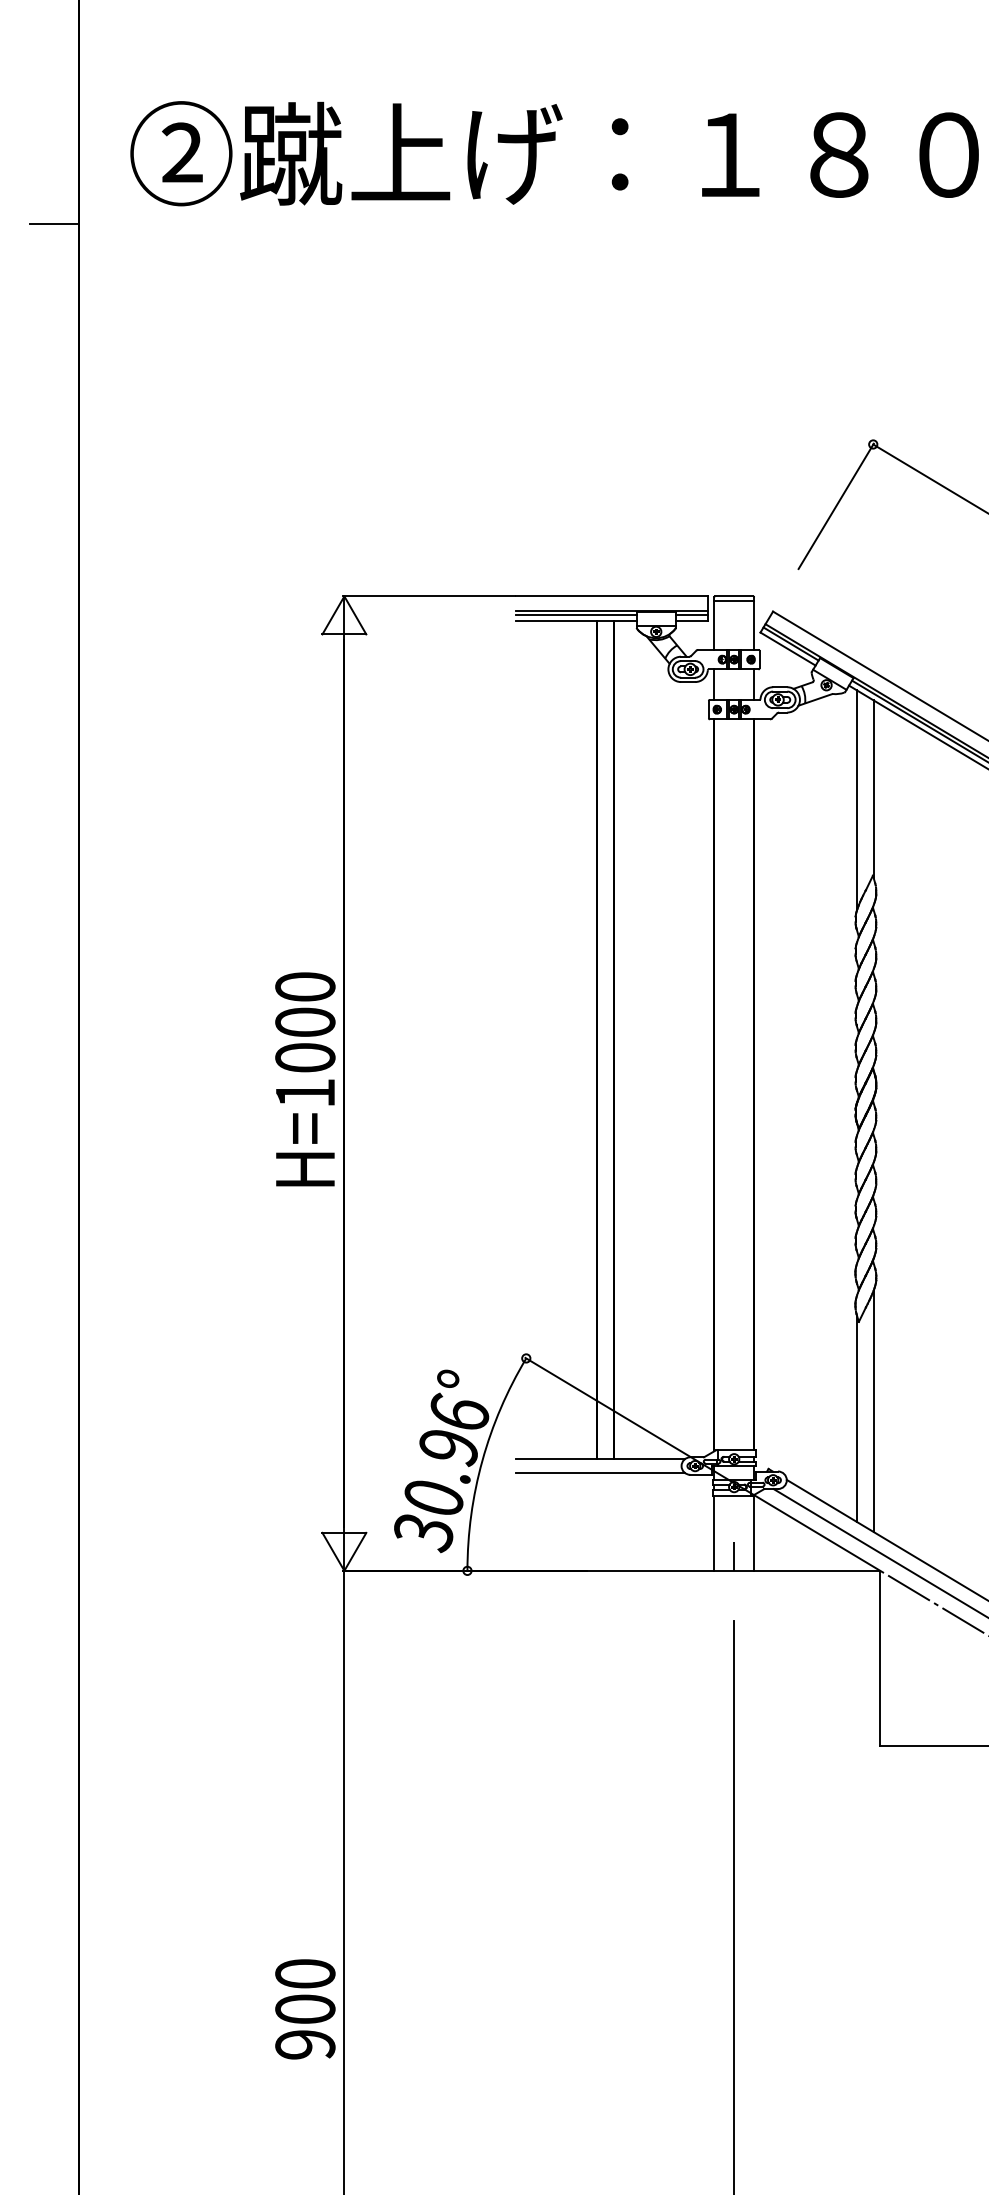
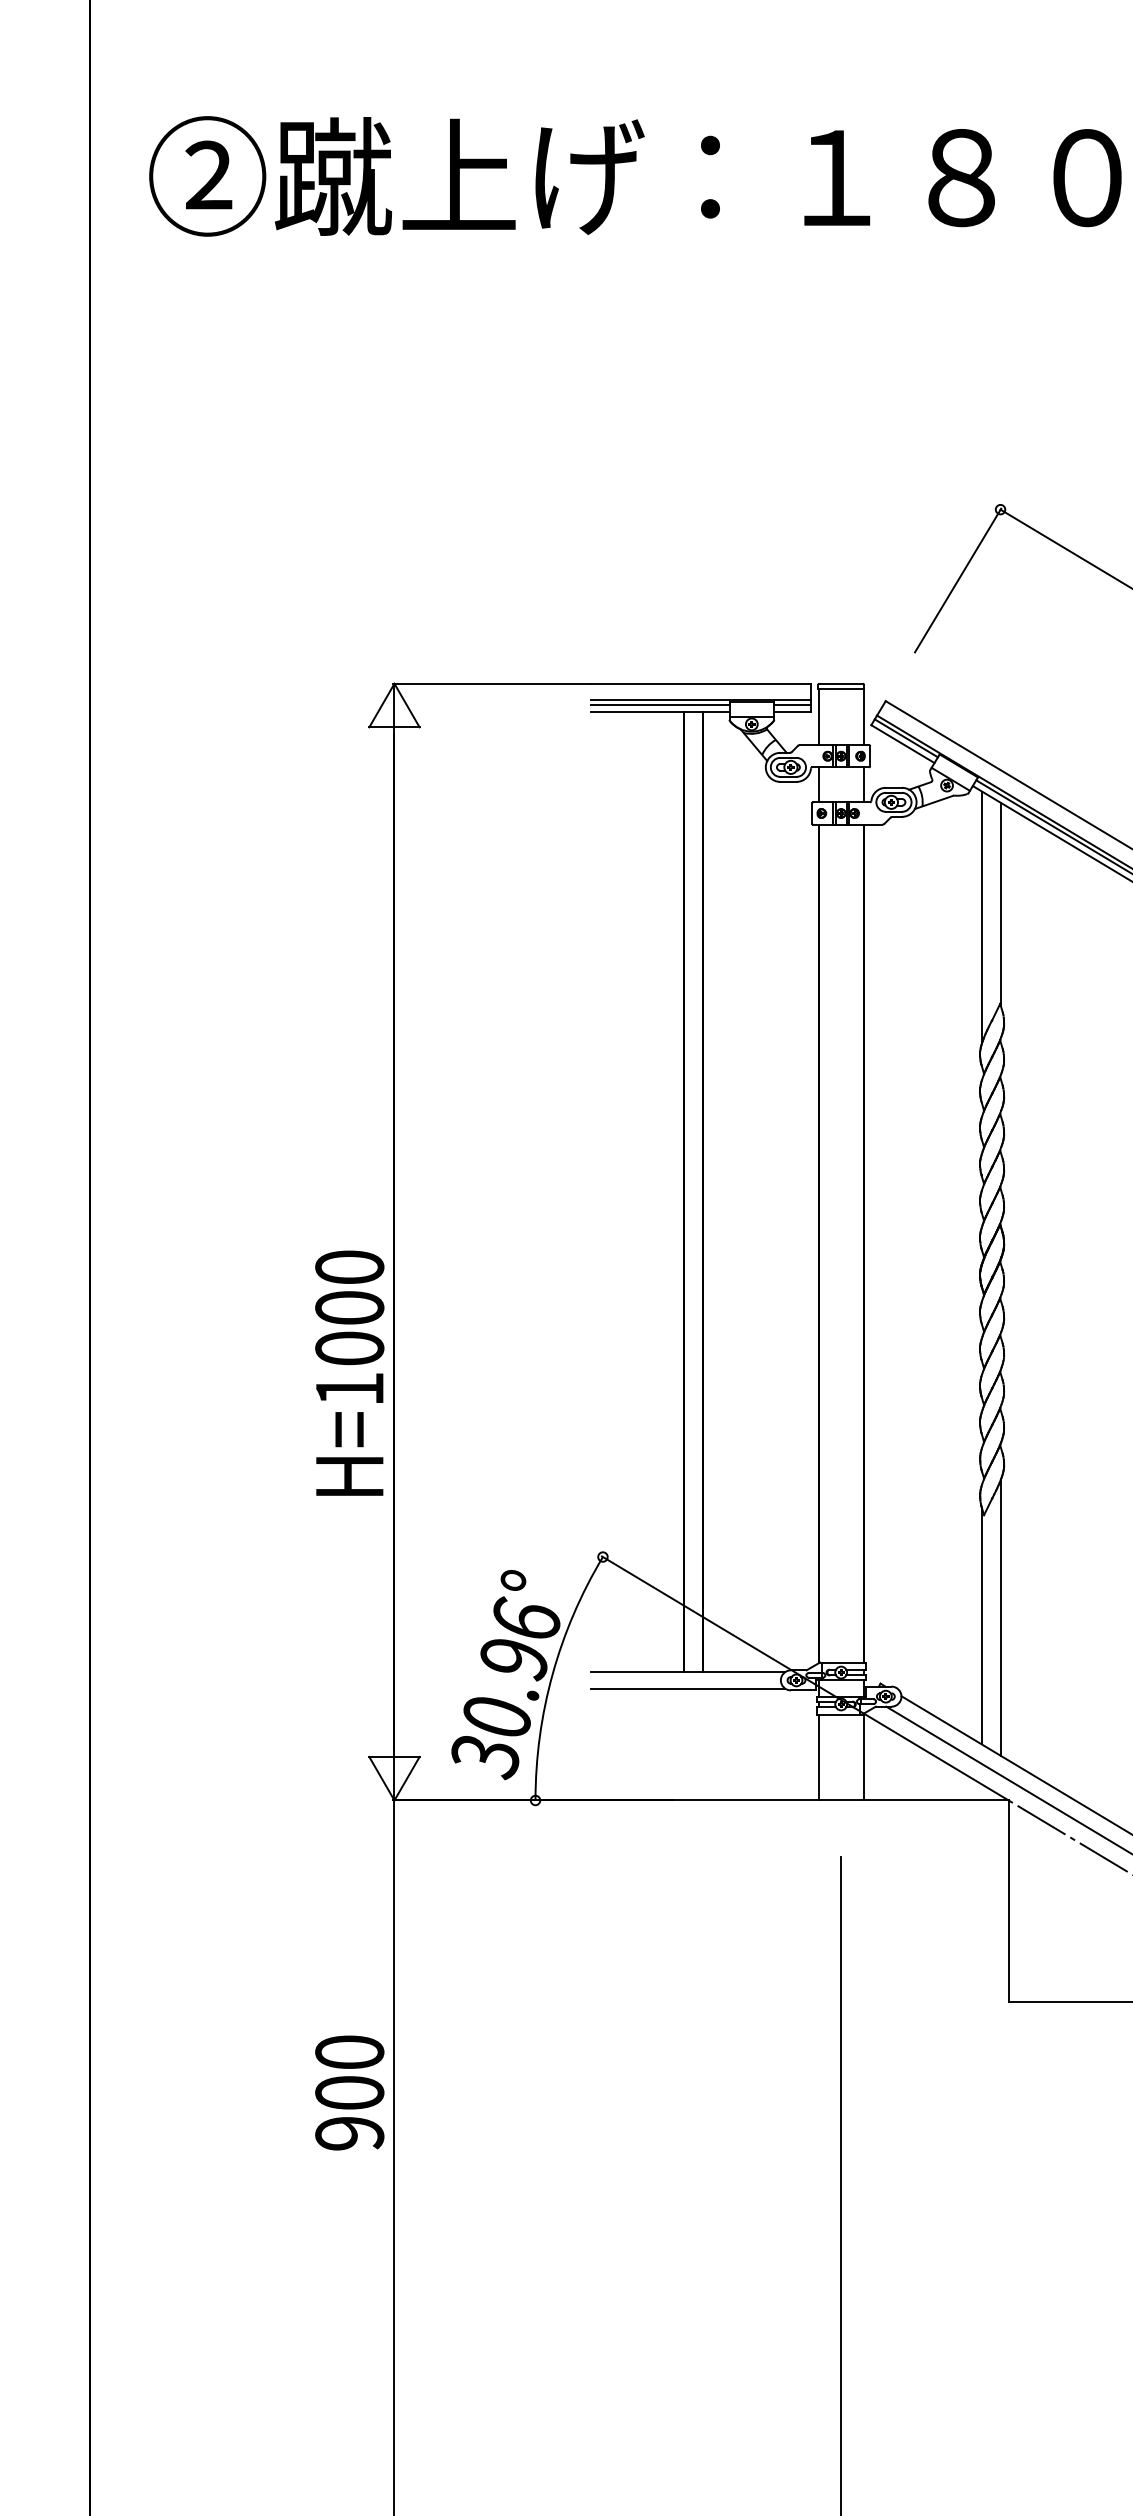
line: (53, 223) -> (61, 256), removed
text: (305, 1078) -> (349, 1372), moved
line: (734, 1556) -> (841, 1783), removed
text: (305, 2008) -> (349, 2092), moved

